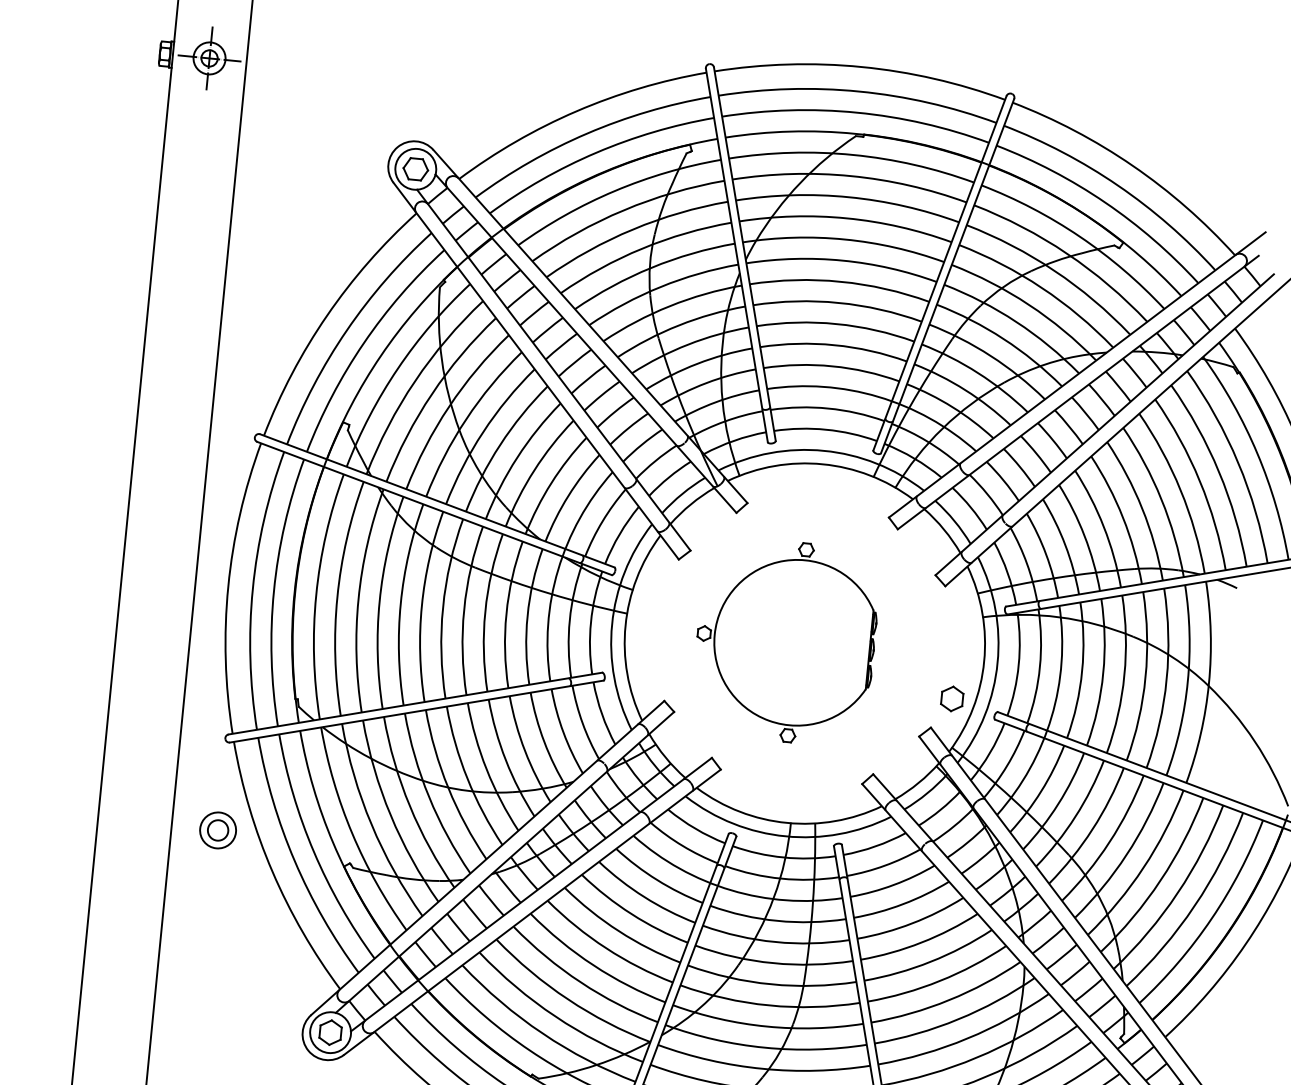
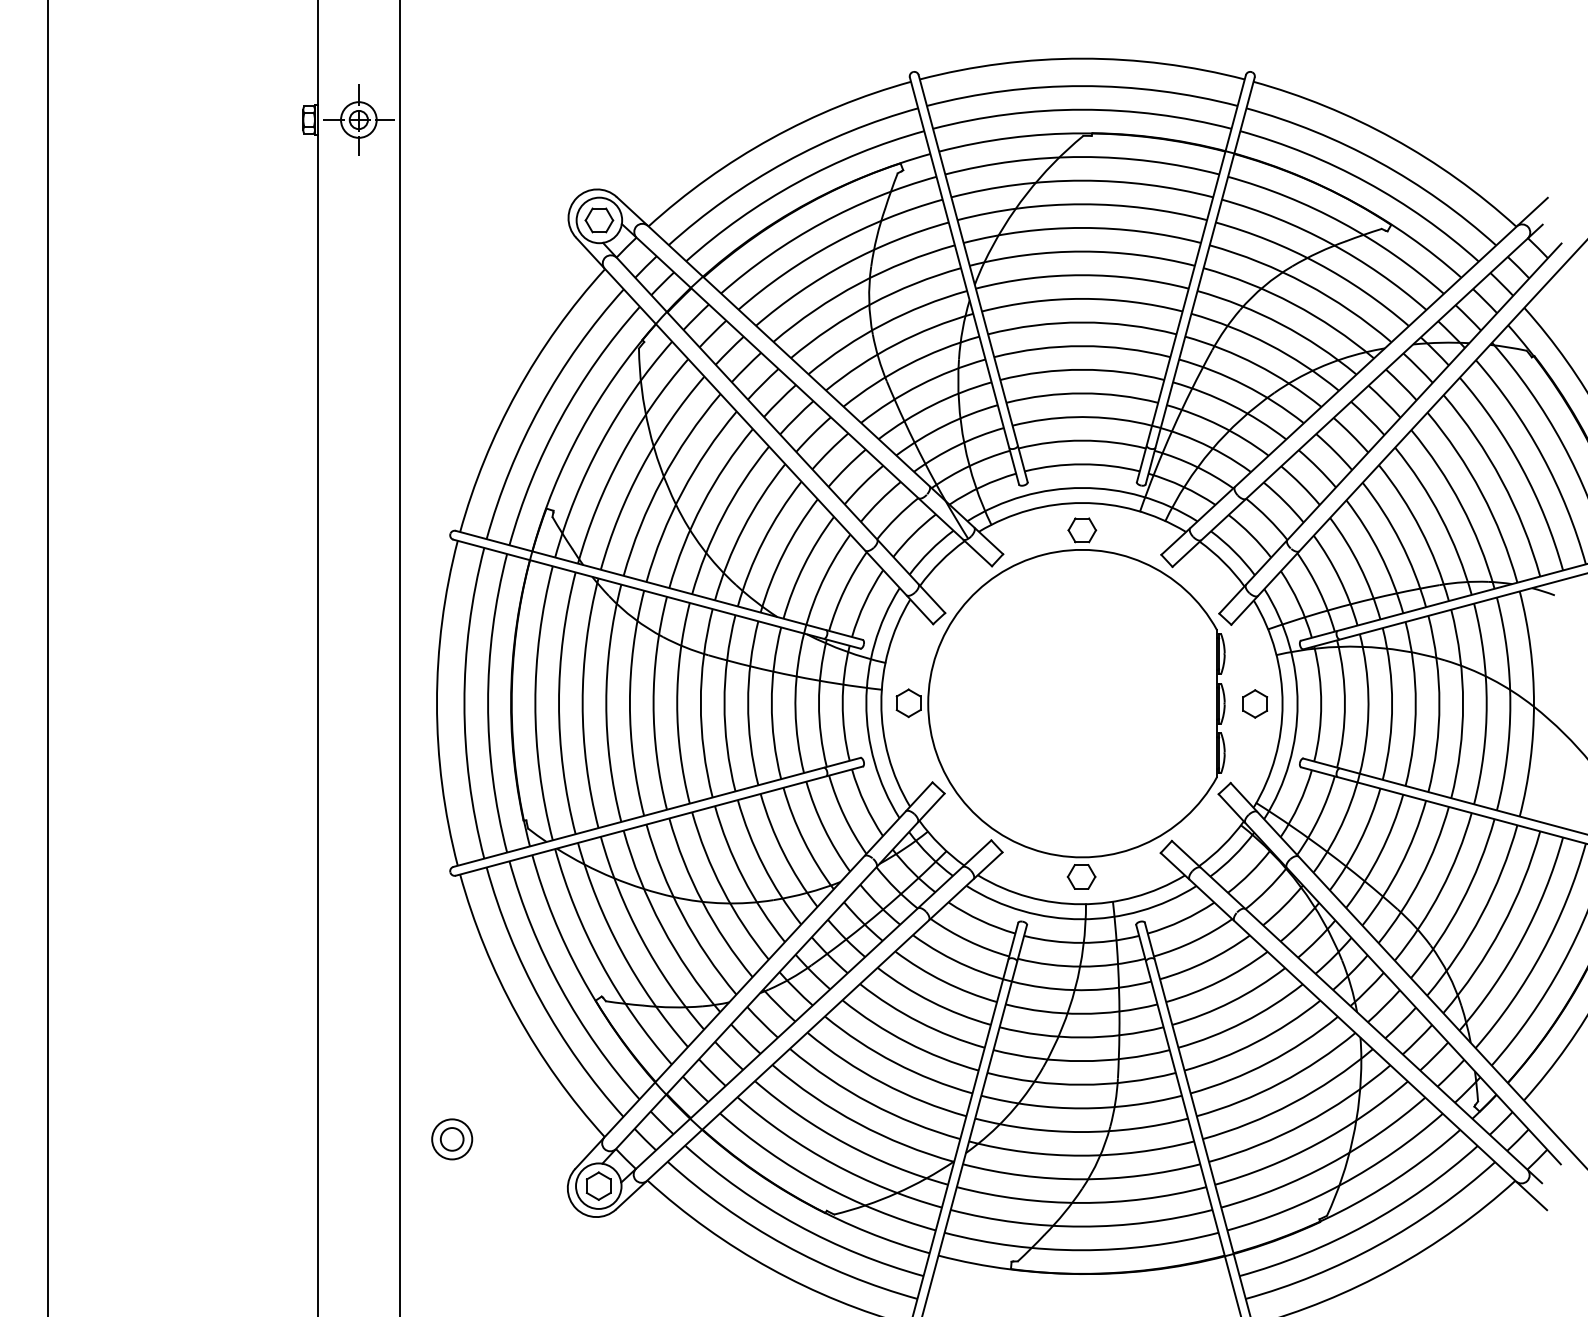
part: (785, 641) -> (1060, 703), size x1.67
part: (952, 698) -> (1255, 703), moved
part: (218, 830) -> (452, 1139), moved

